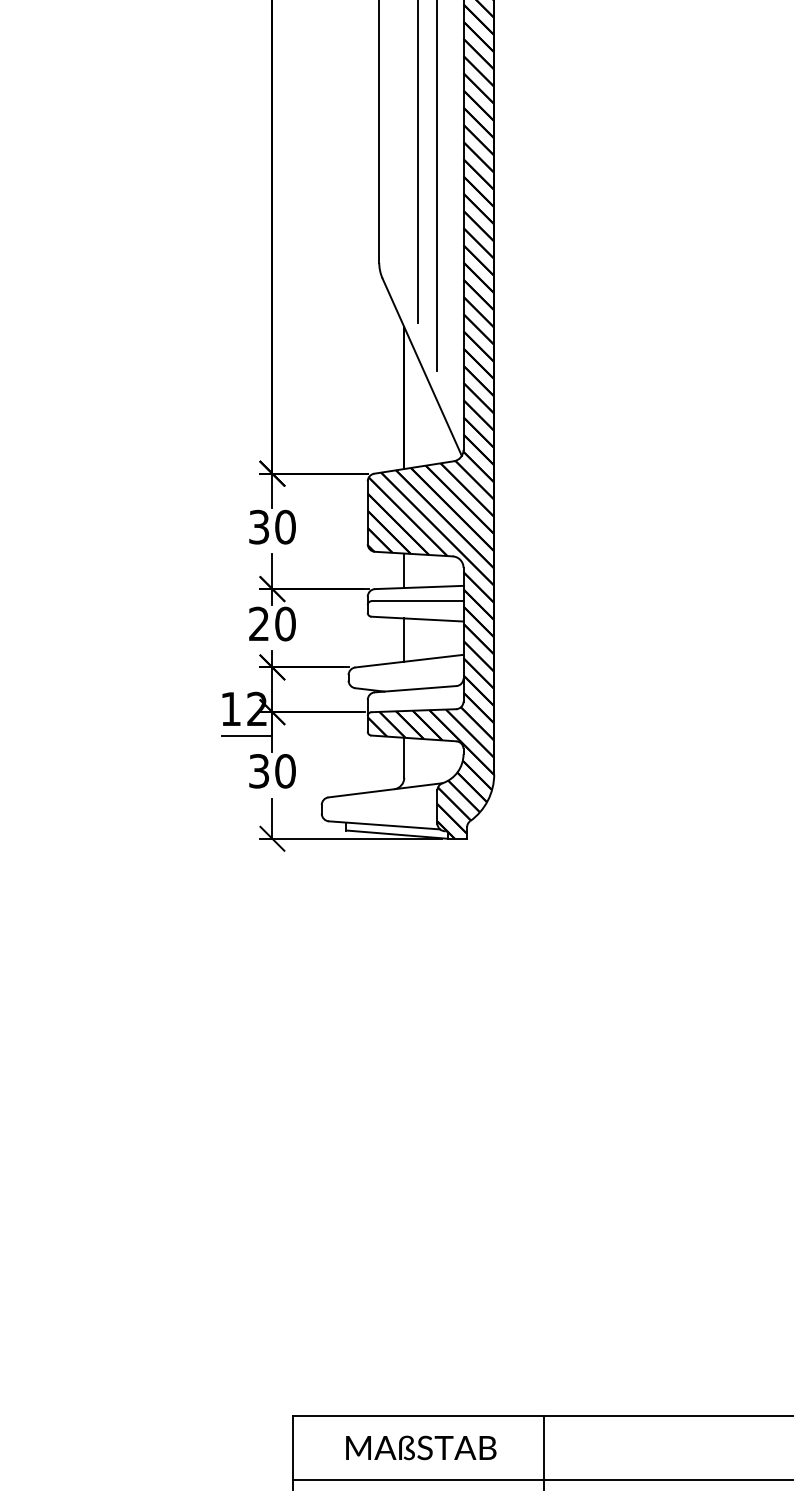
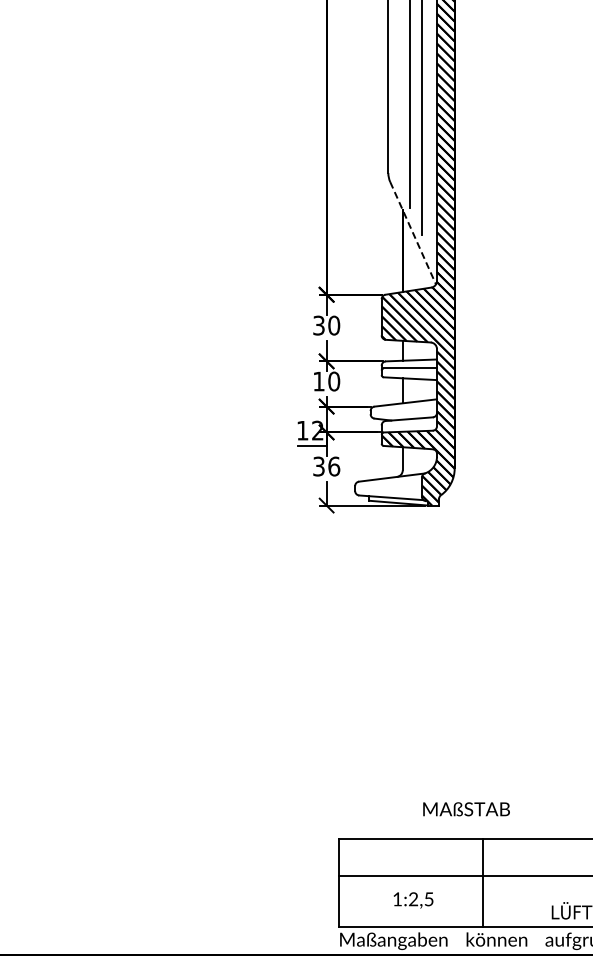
line: (422, 367) -> (413, 233), solid -> dashed
text: (258, 623) -> (318, 381), 20 -> 10
text: (286, 771) -> (334, 466), 30 -> 36
text: (421, 1448) -> (466, 809), moved

